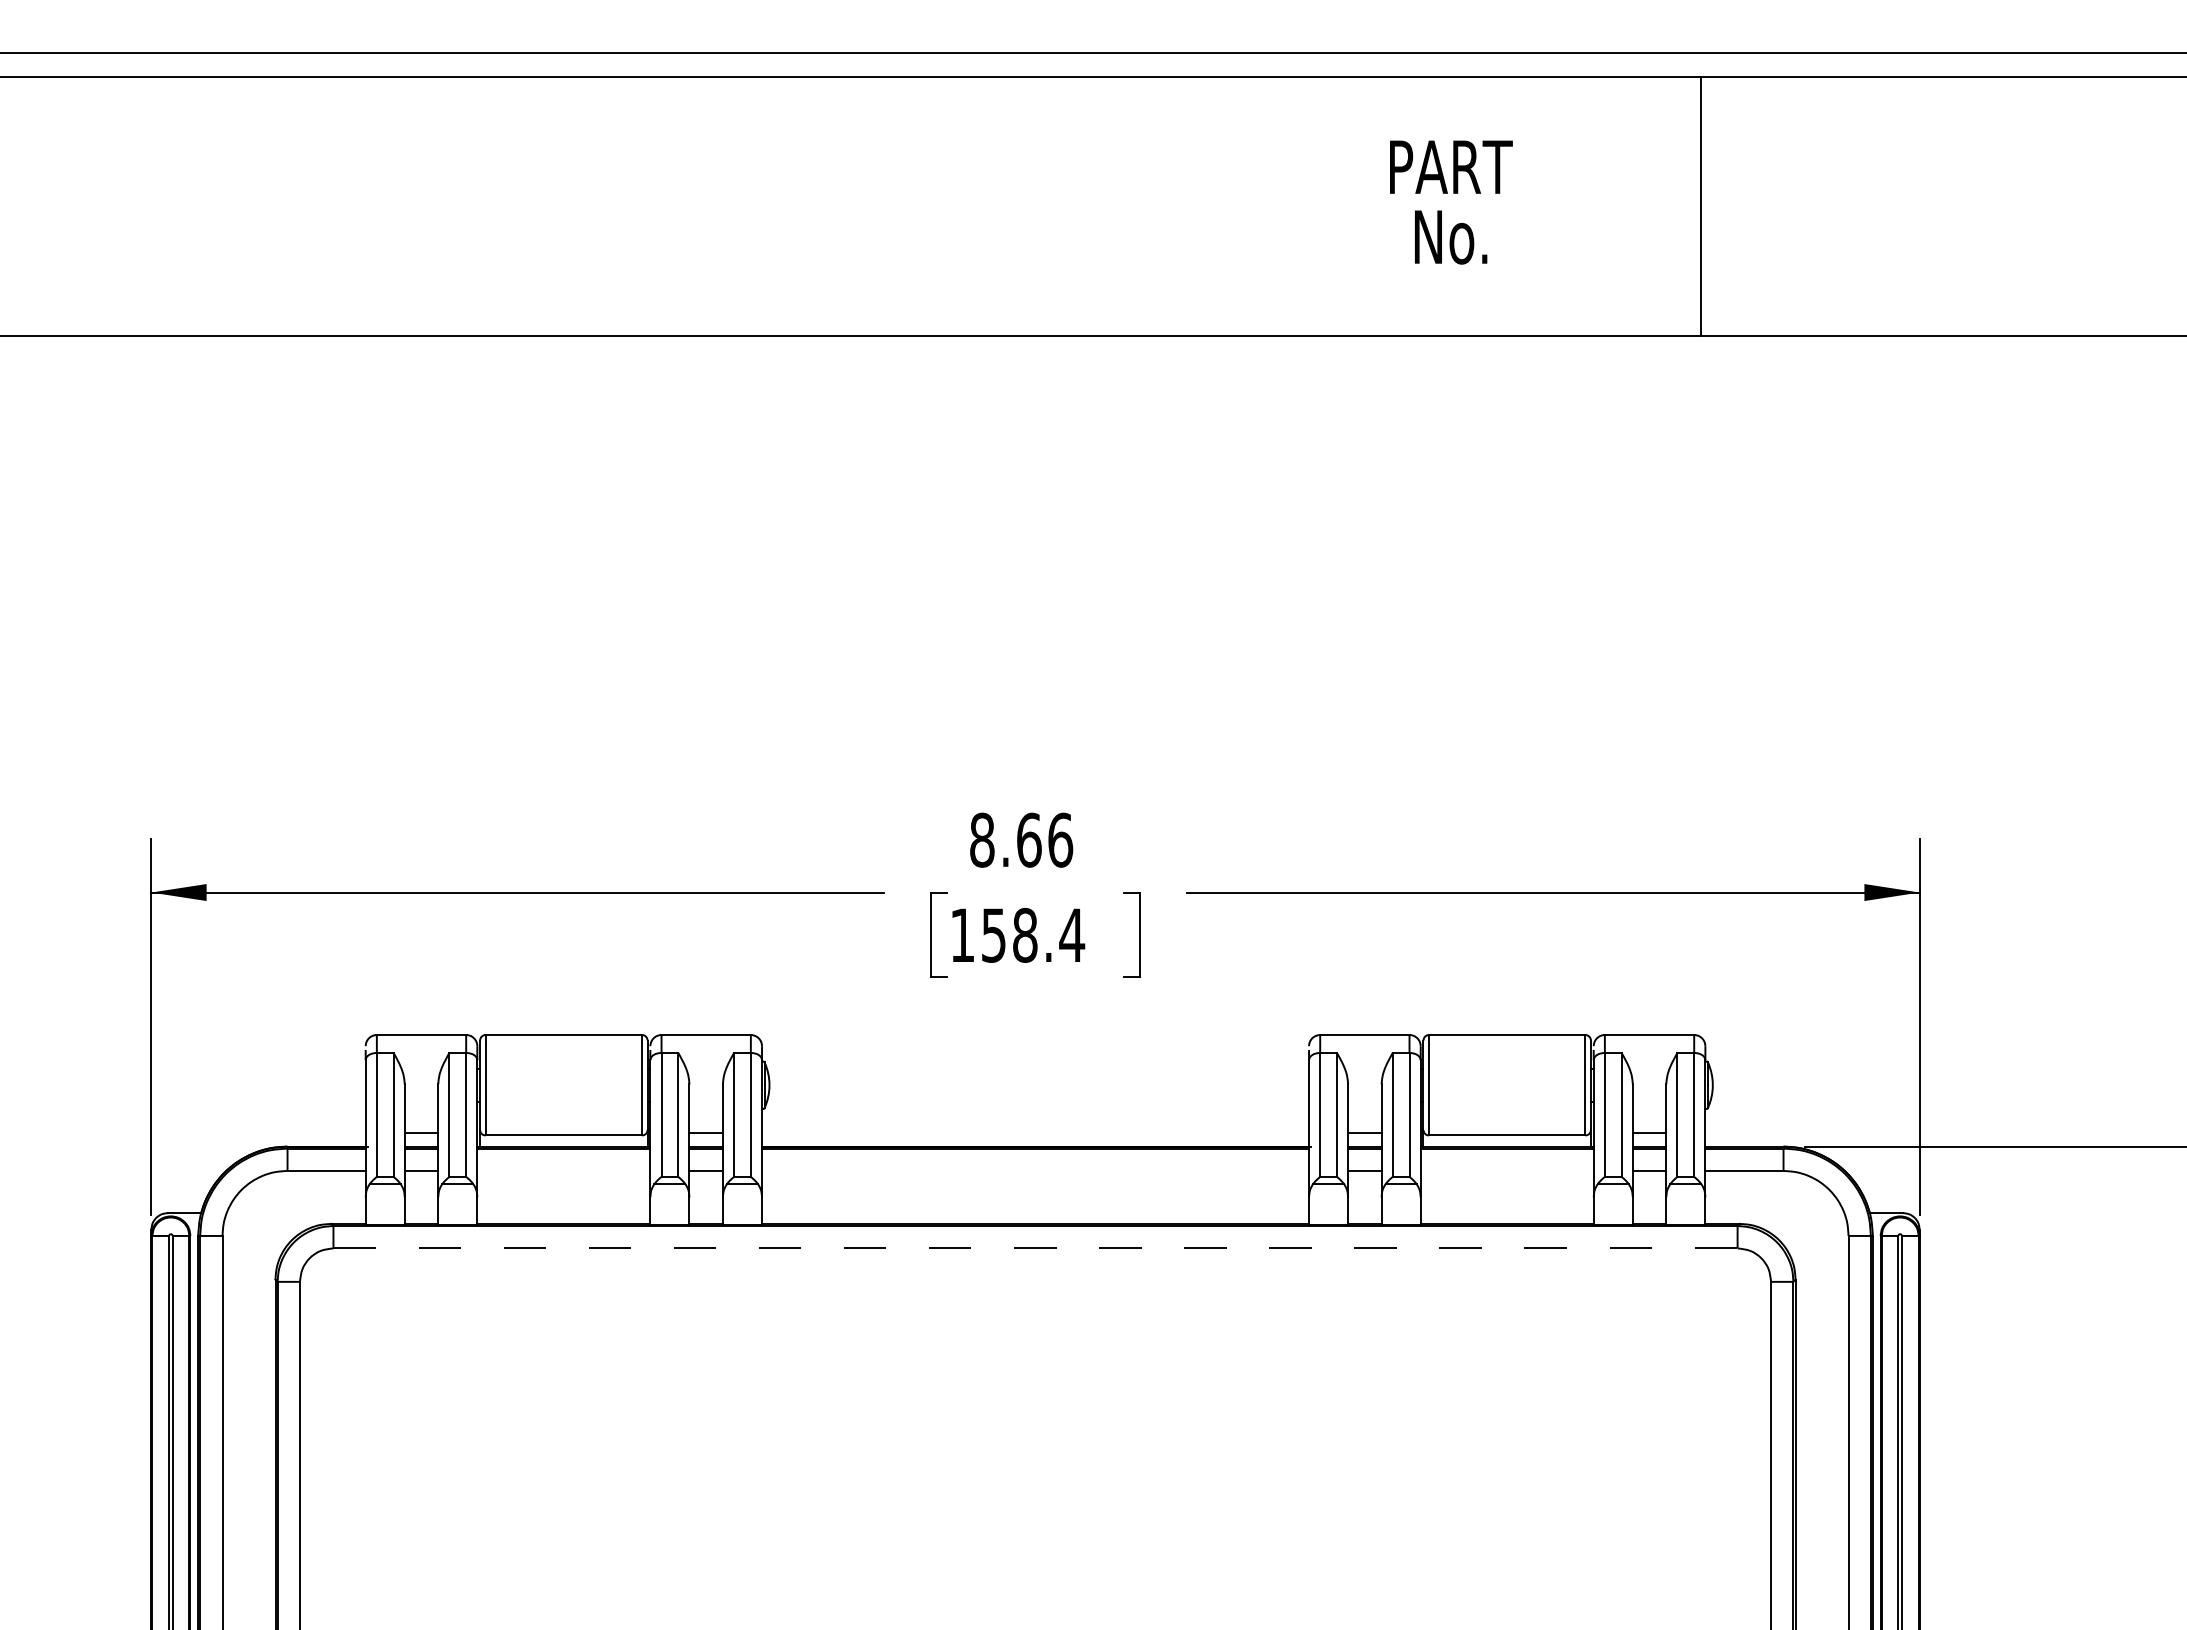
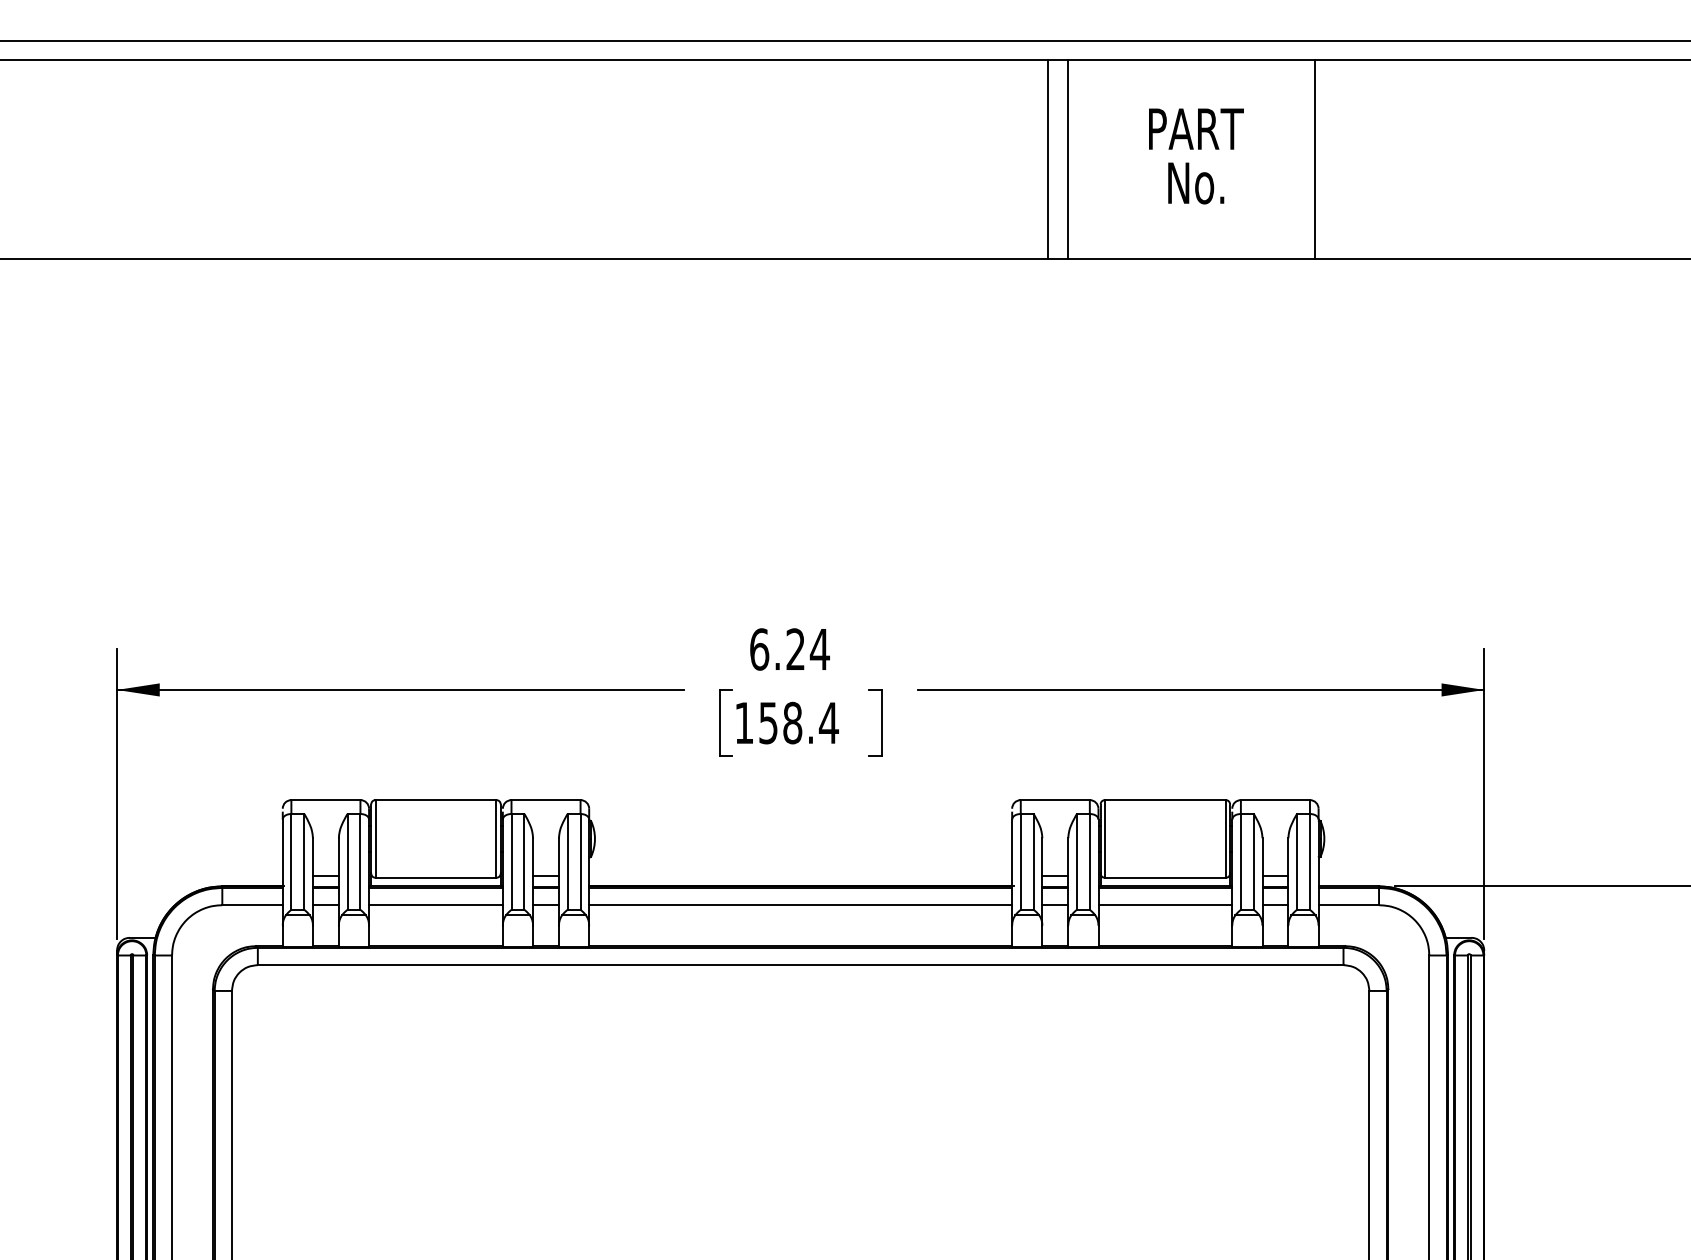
text: (1451, 202) -> (1196, 156), moved
line: (1355, 206) -> (1048, 159), added
line: (1381, 206) -> (1068, 159), added
text: (1021, 839) -> (789, 648), 8.66 -> 6.24
line: (563, 1170) -> (435, 904), added
line: (1035, 1170) -> (800, 904), added
line: (1506, 1170) -> (1164, 904), added
line: (1036, 1248) -> (801, 965), dashed -> solid

